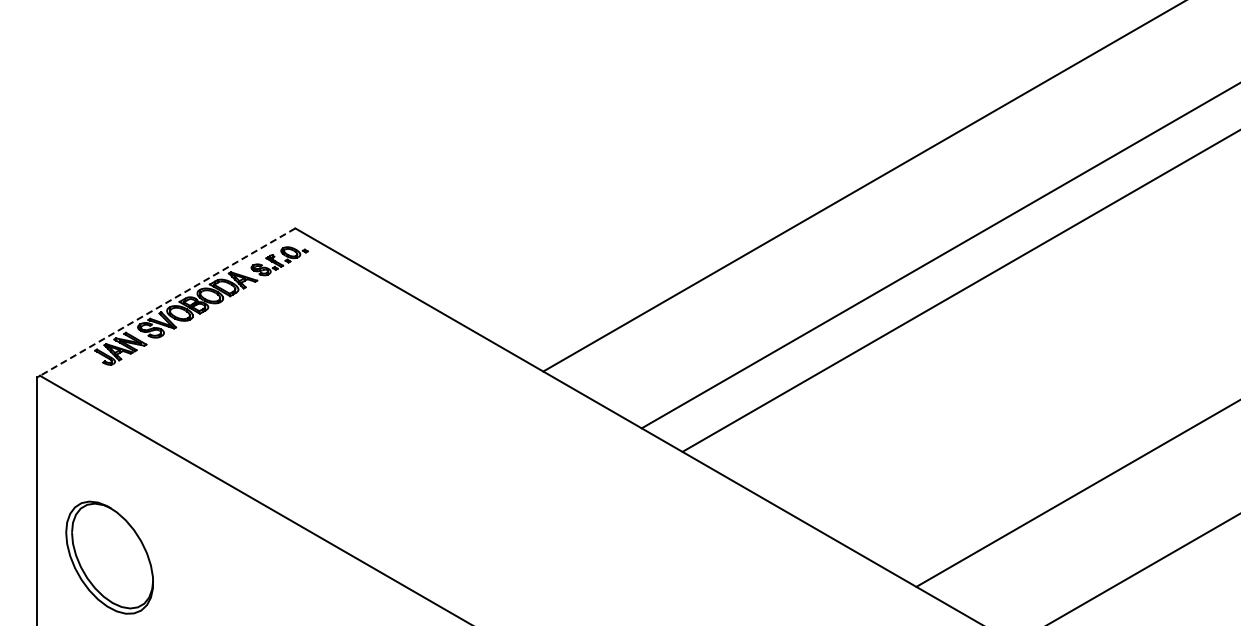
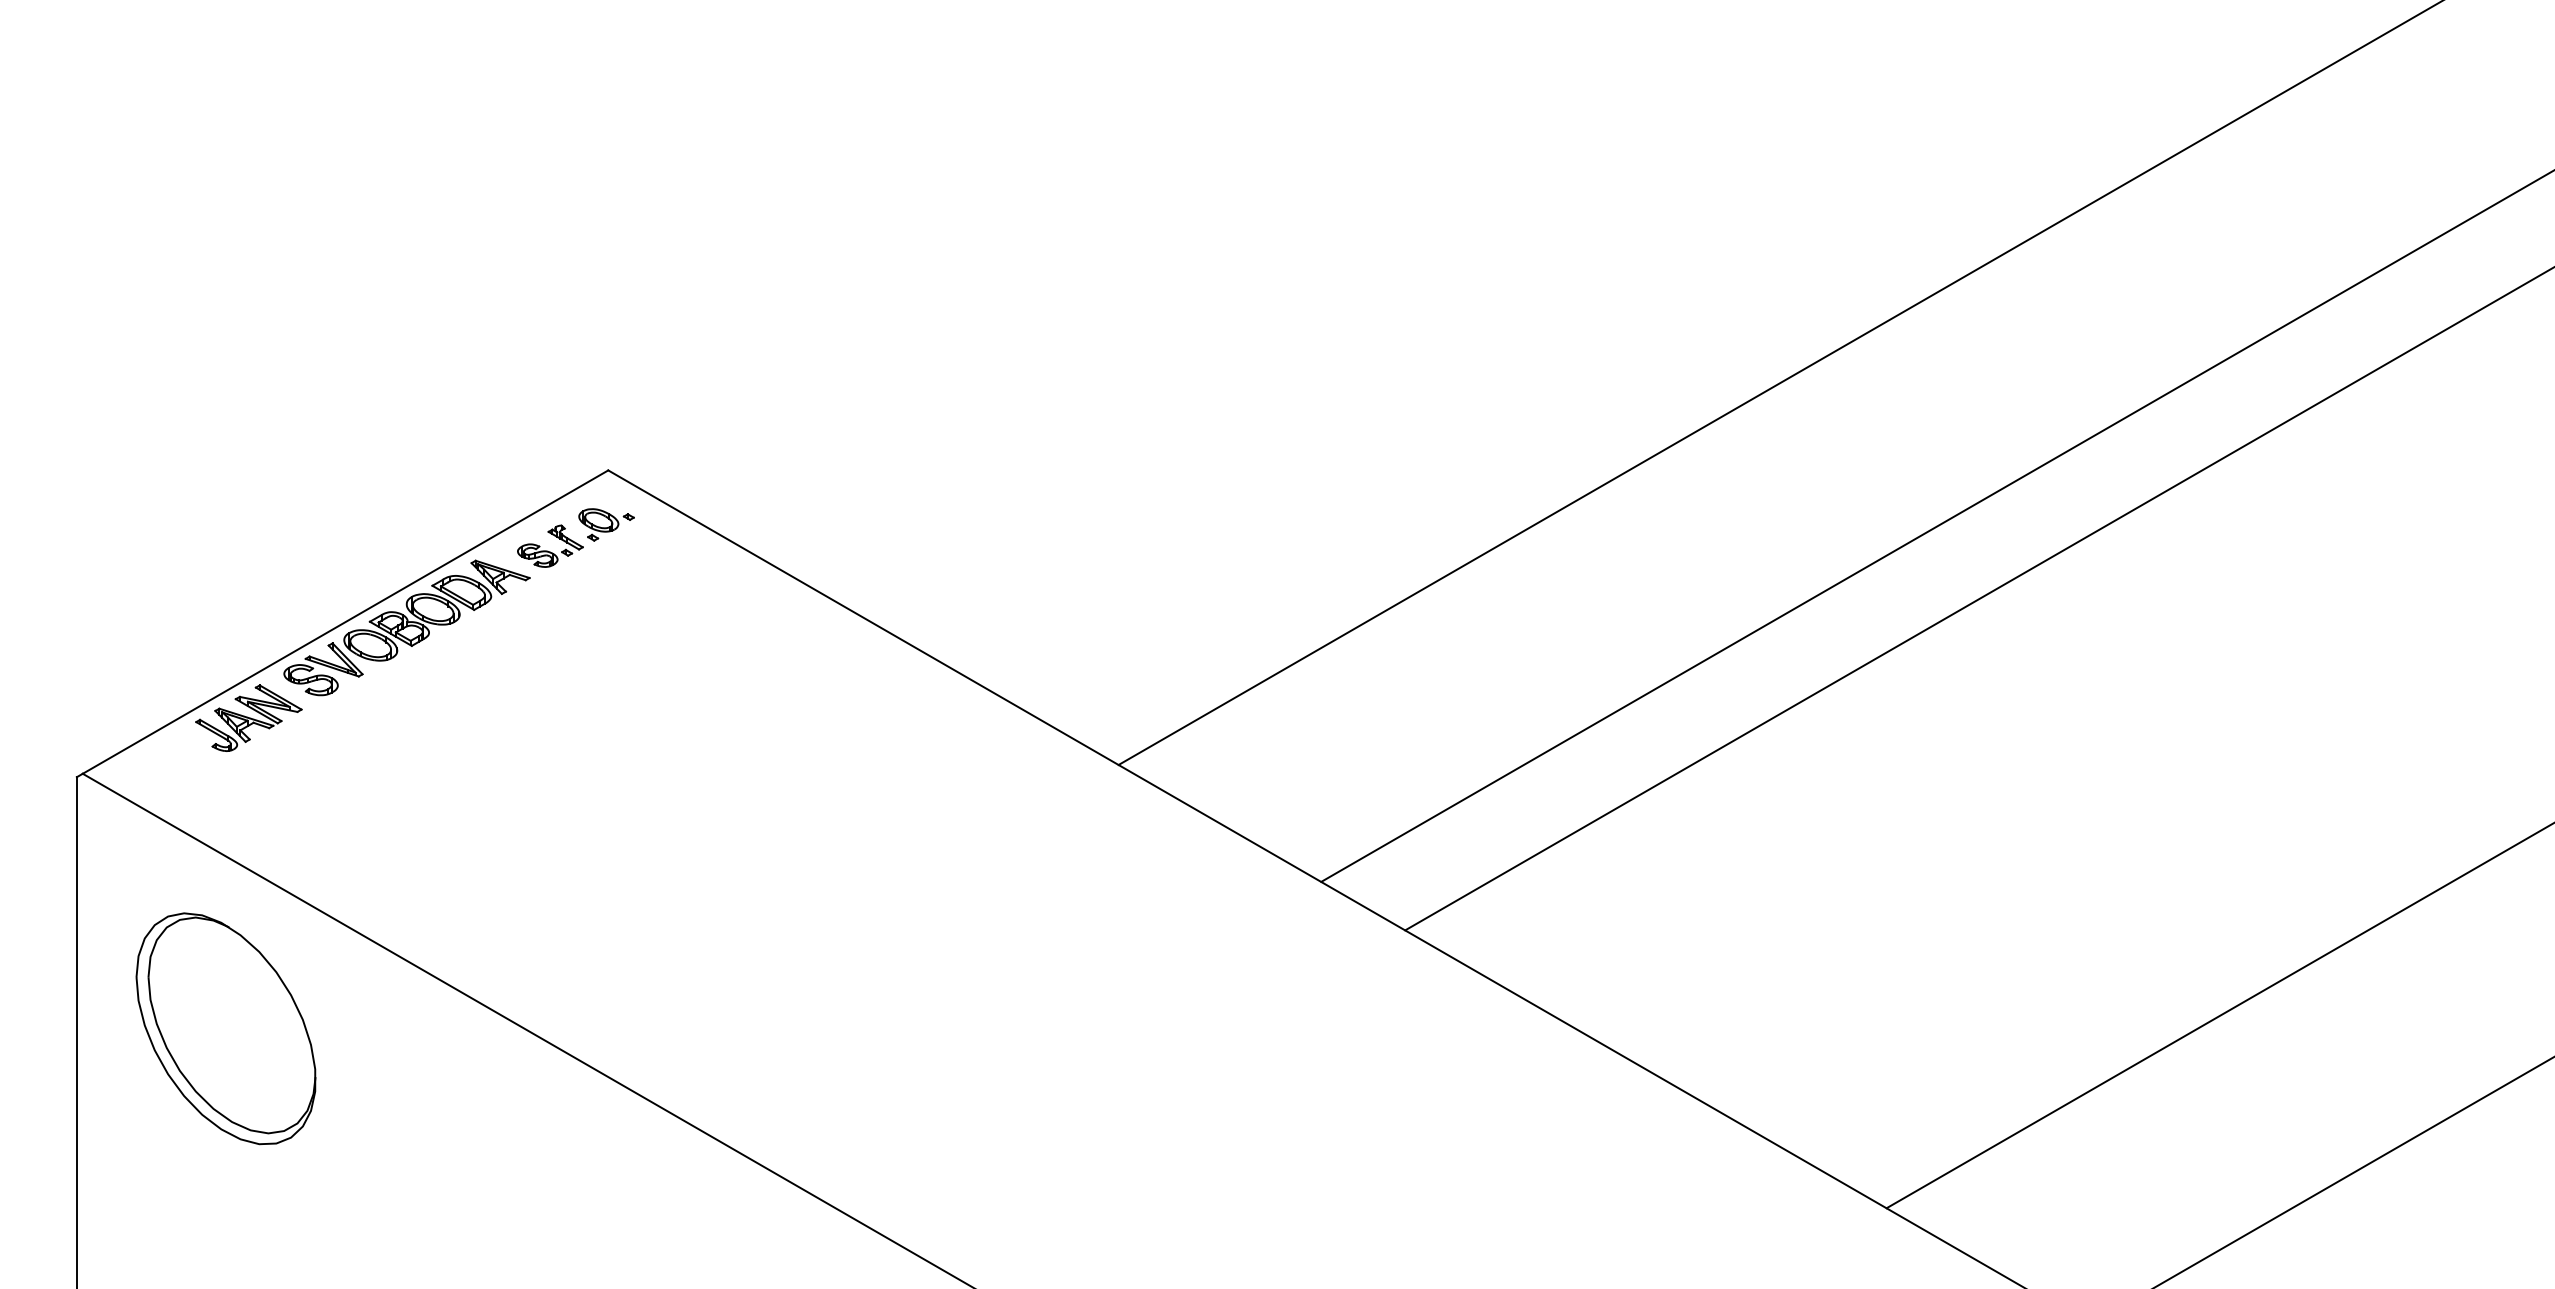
line: (167, 302) -> (345, 622), dashed -> solid
part: (109, 557) -> (225, 1028), moved

